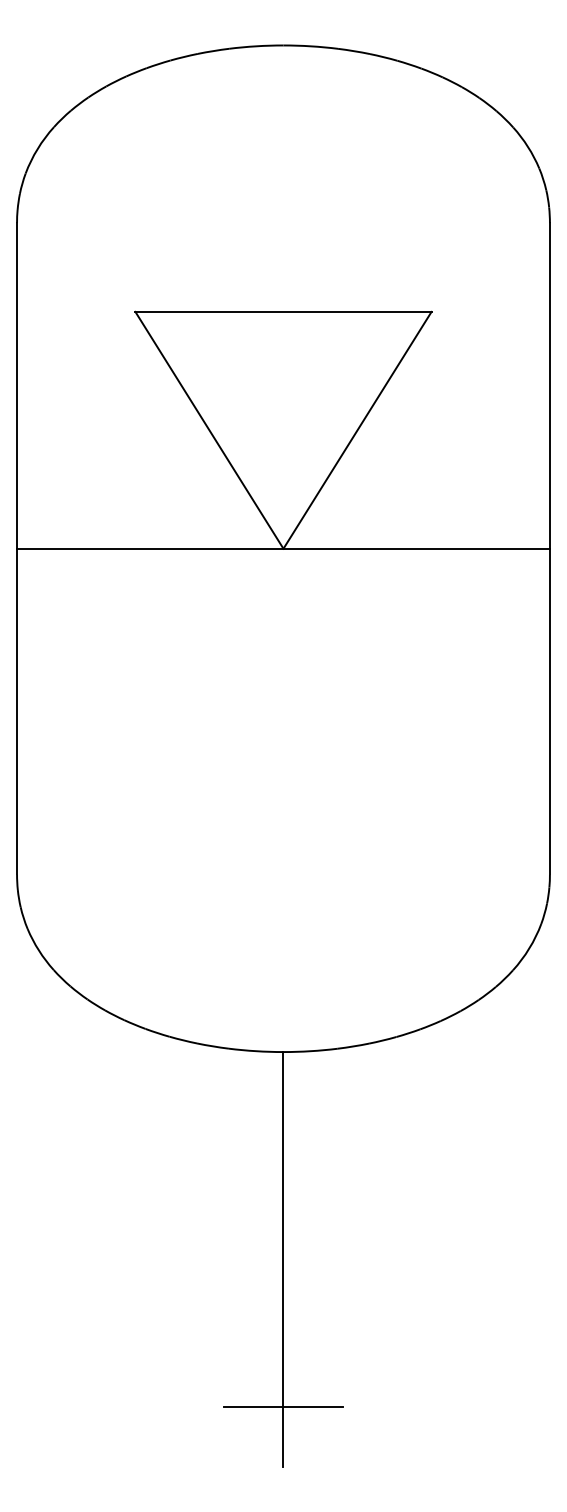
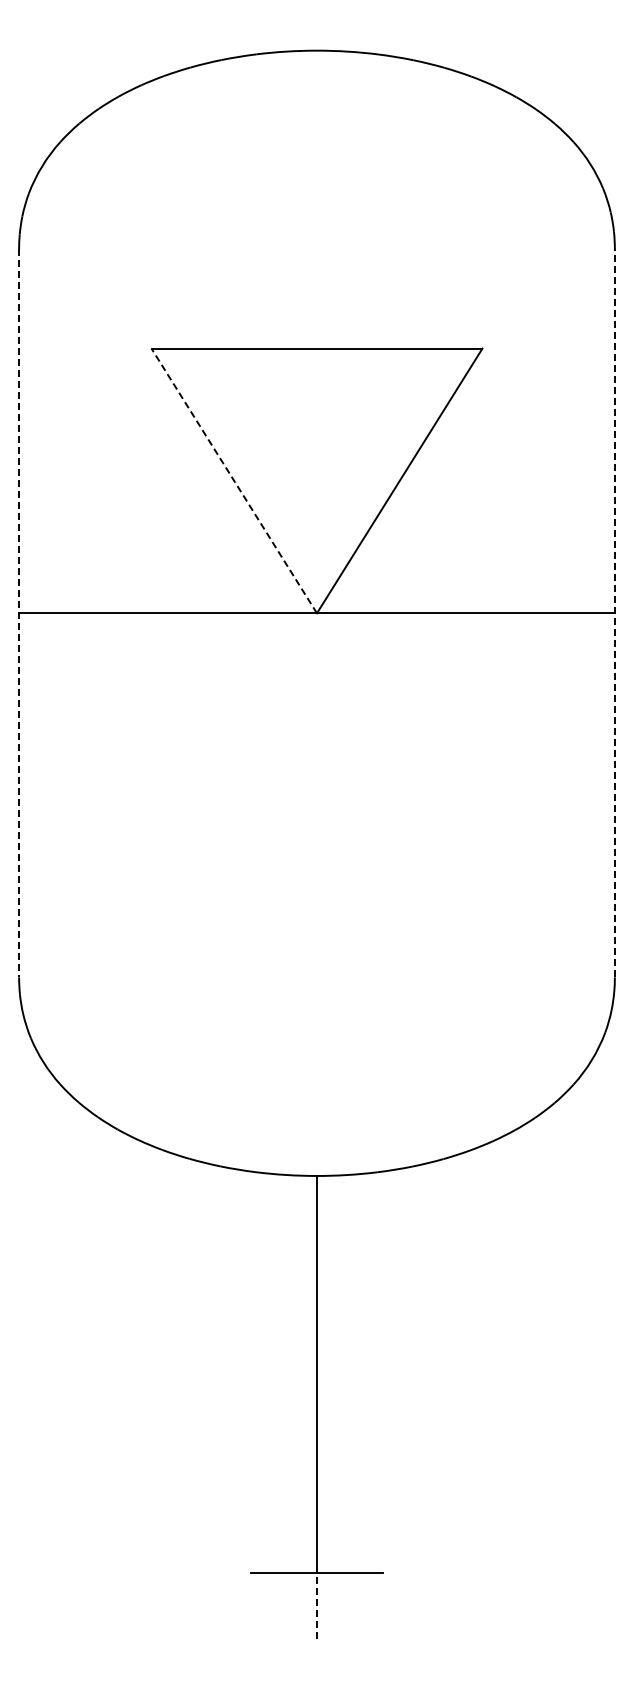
line: (208, 429) -> (233, 480), solid -> dashed
line: (17, 548) -> (19, 613), solid -> dashed
line: (549, 548) -> (614, 612), solid -> dashed
line: (283, 1436) -> (316, 1605), solid -> dashed

